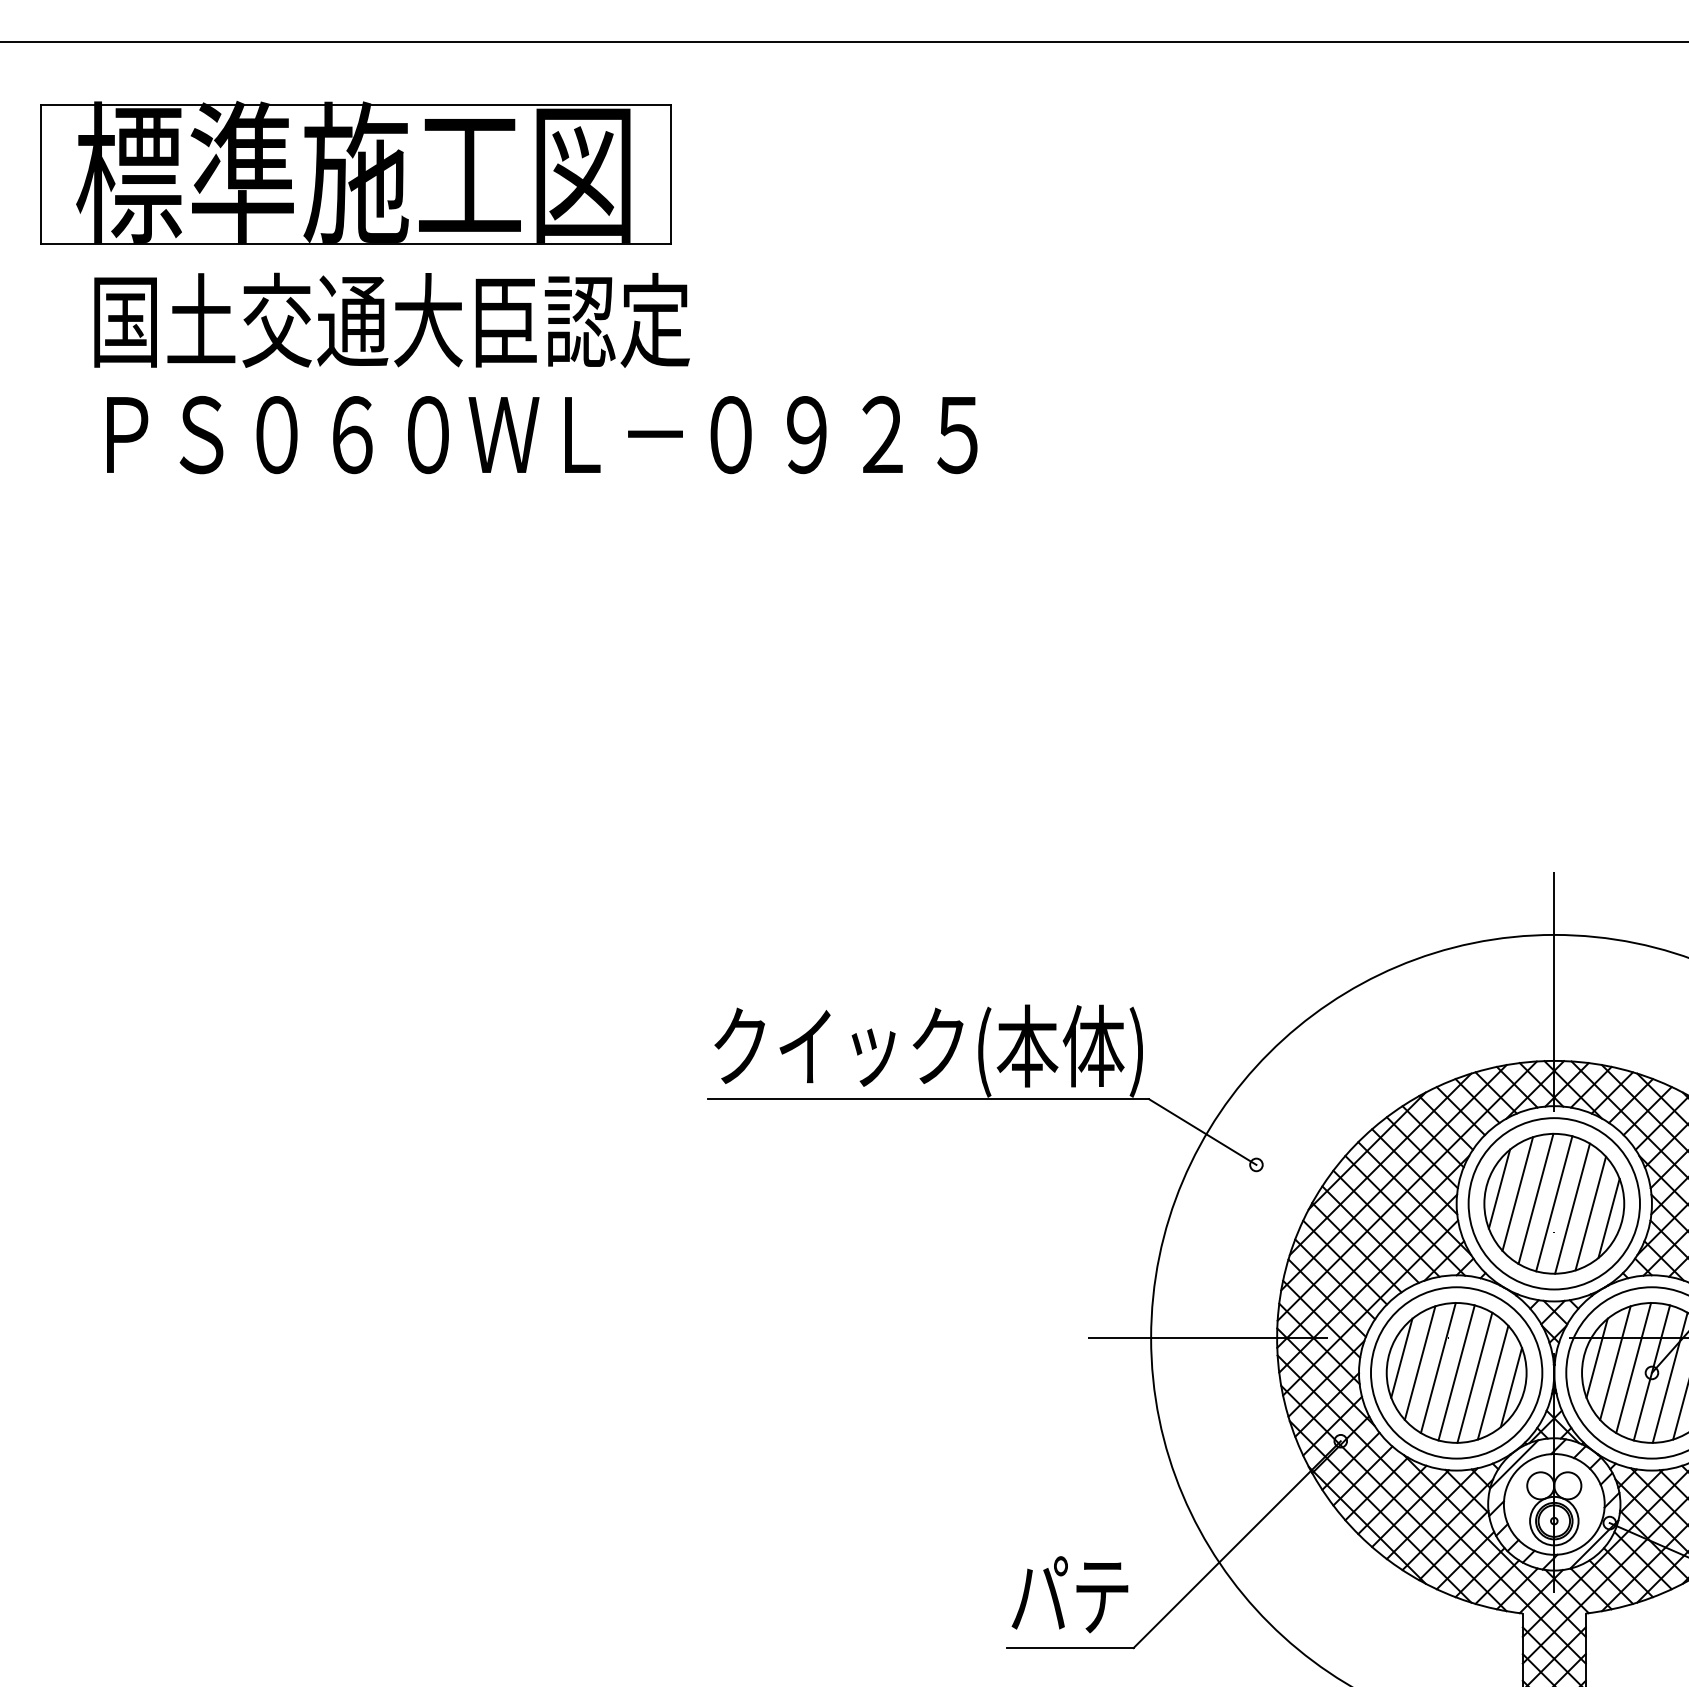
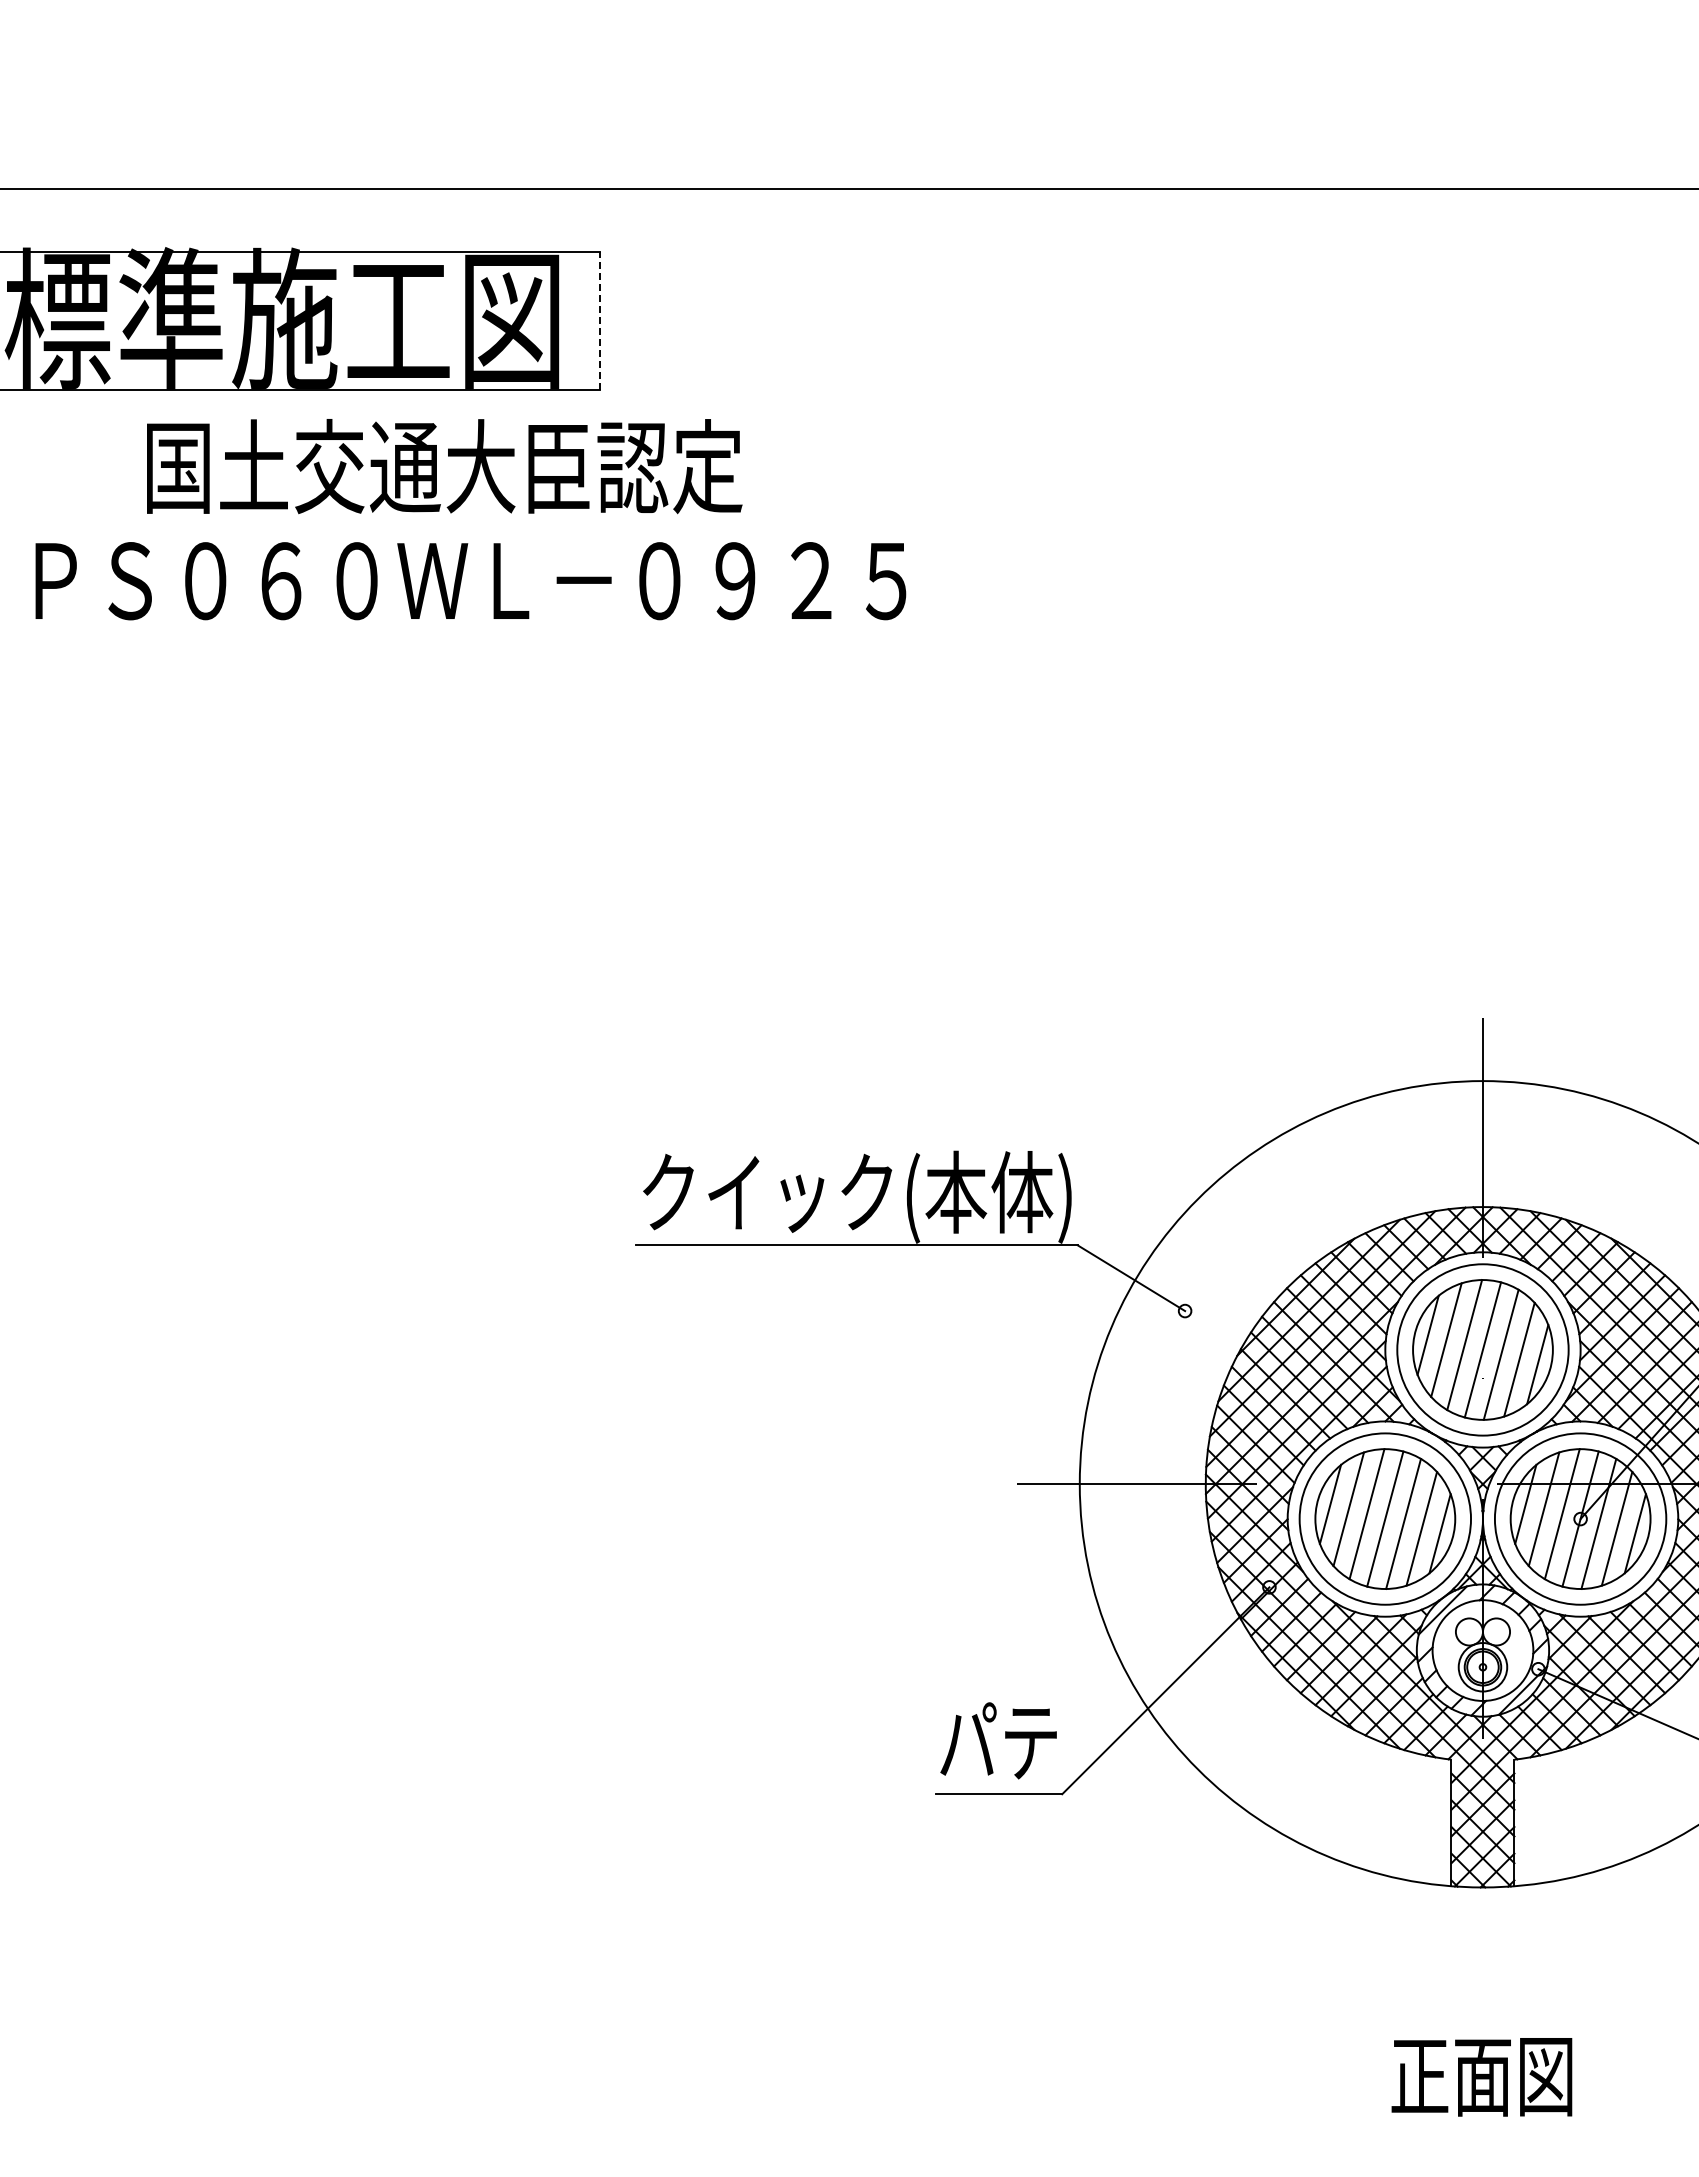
line: (670, 174) -> (599, 320), solid -> dashed
text: (391, 320) -> (444, 466), moved

